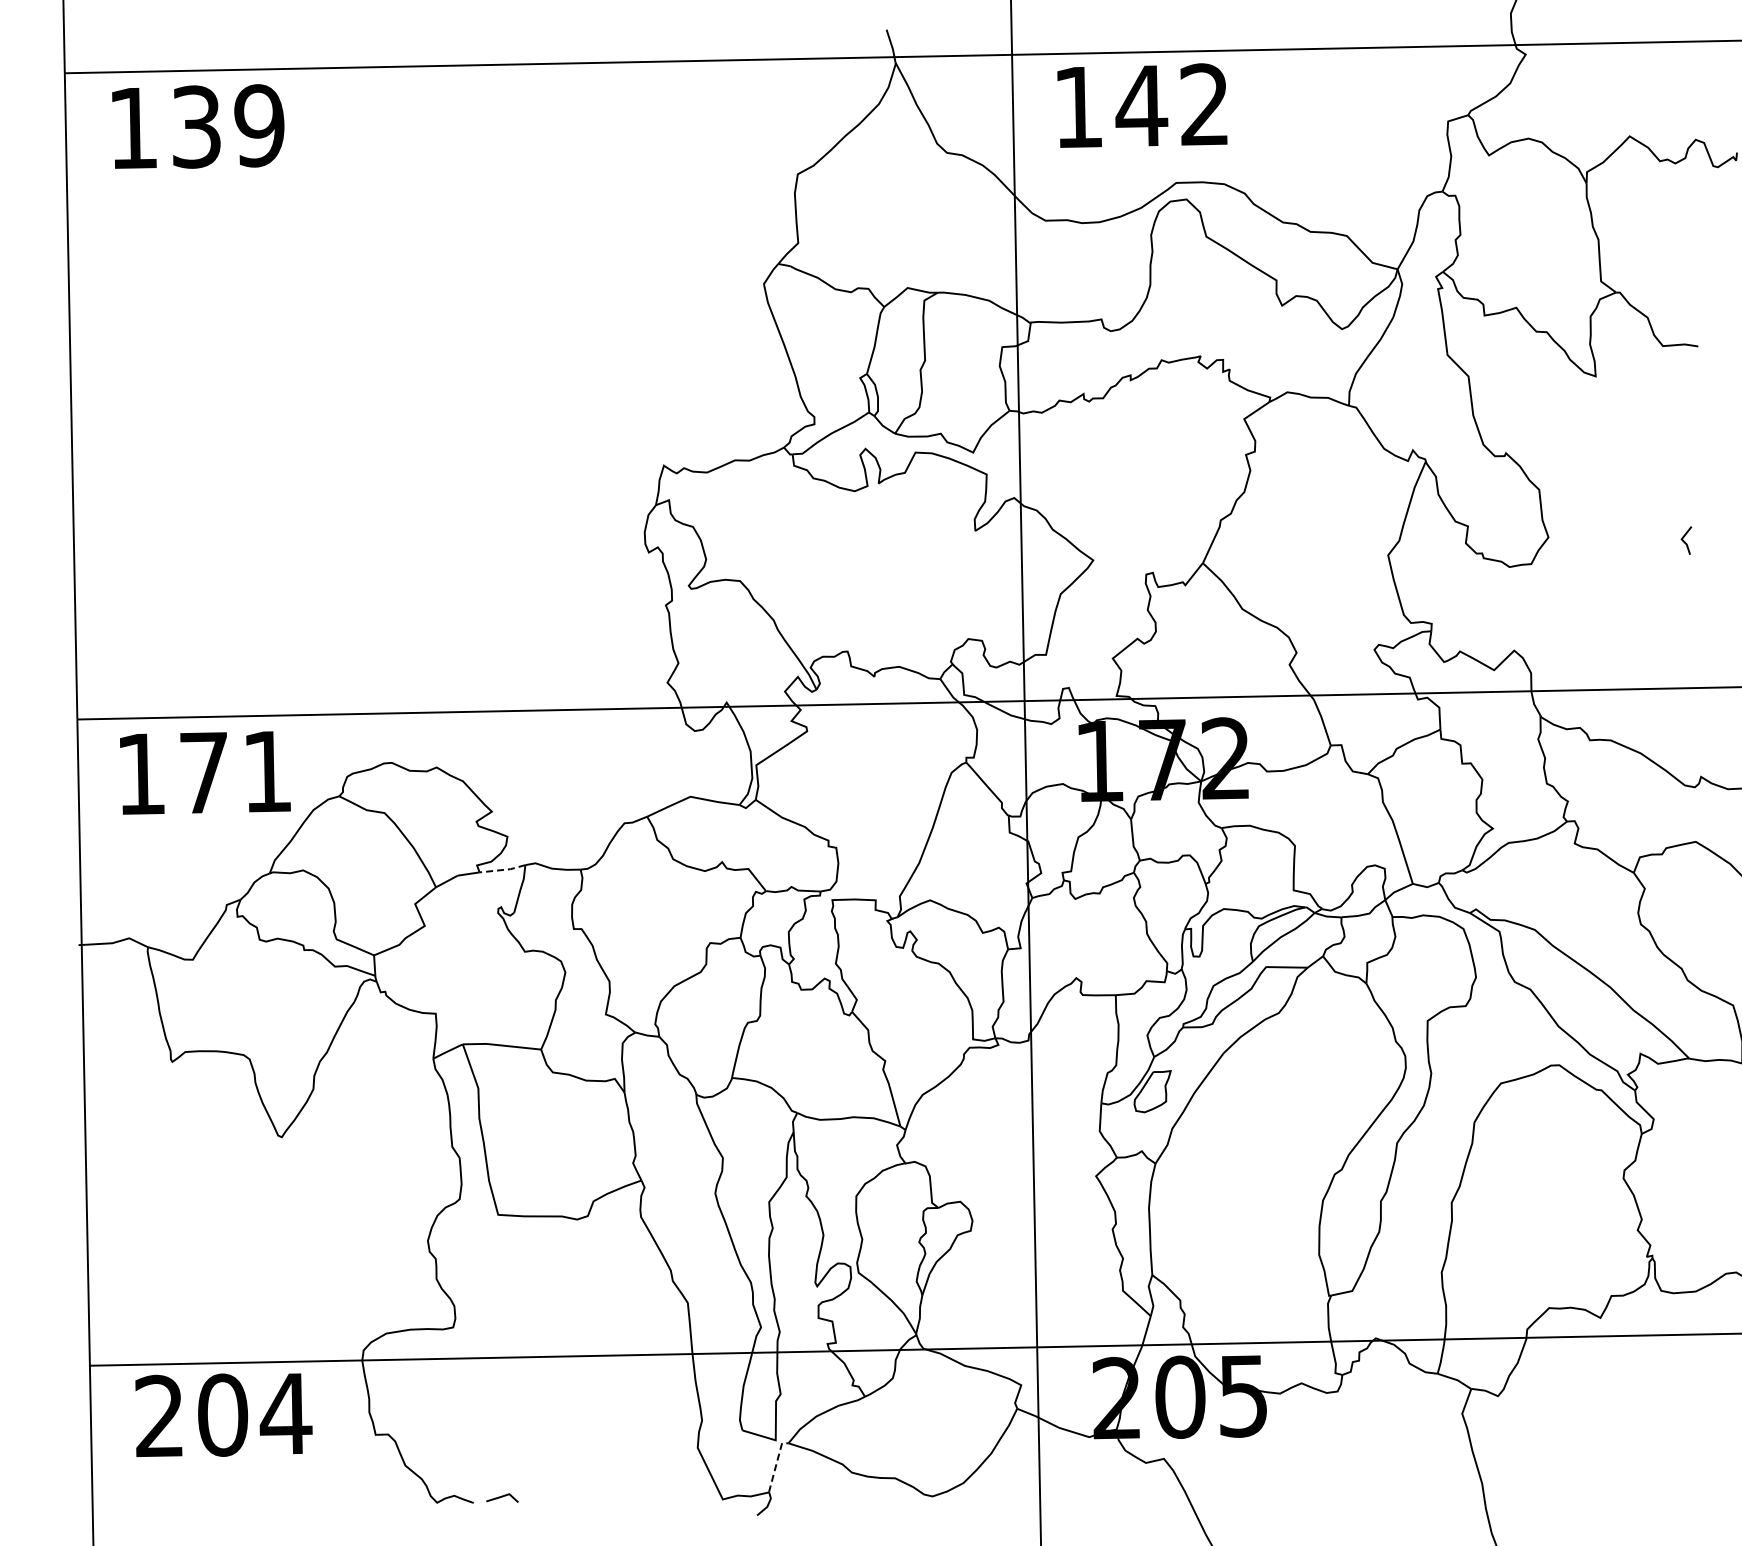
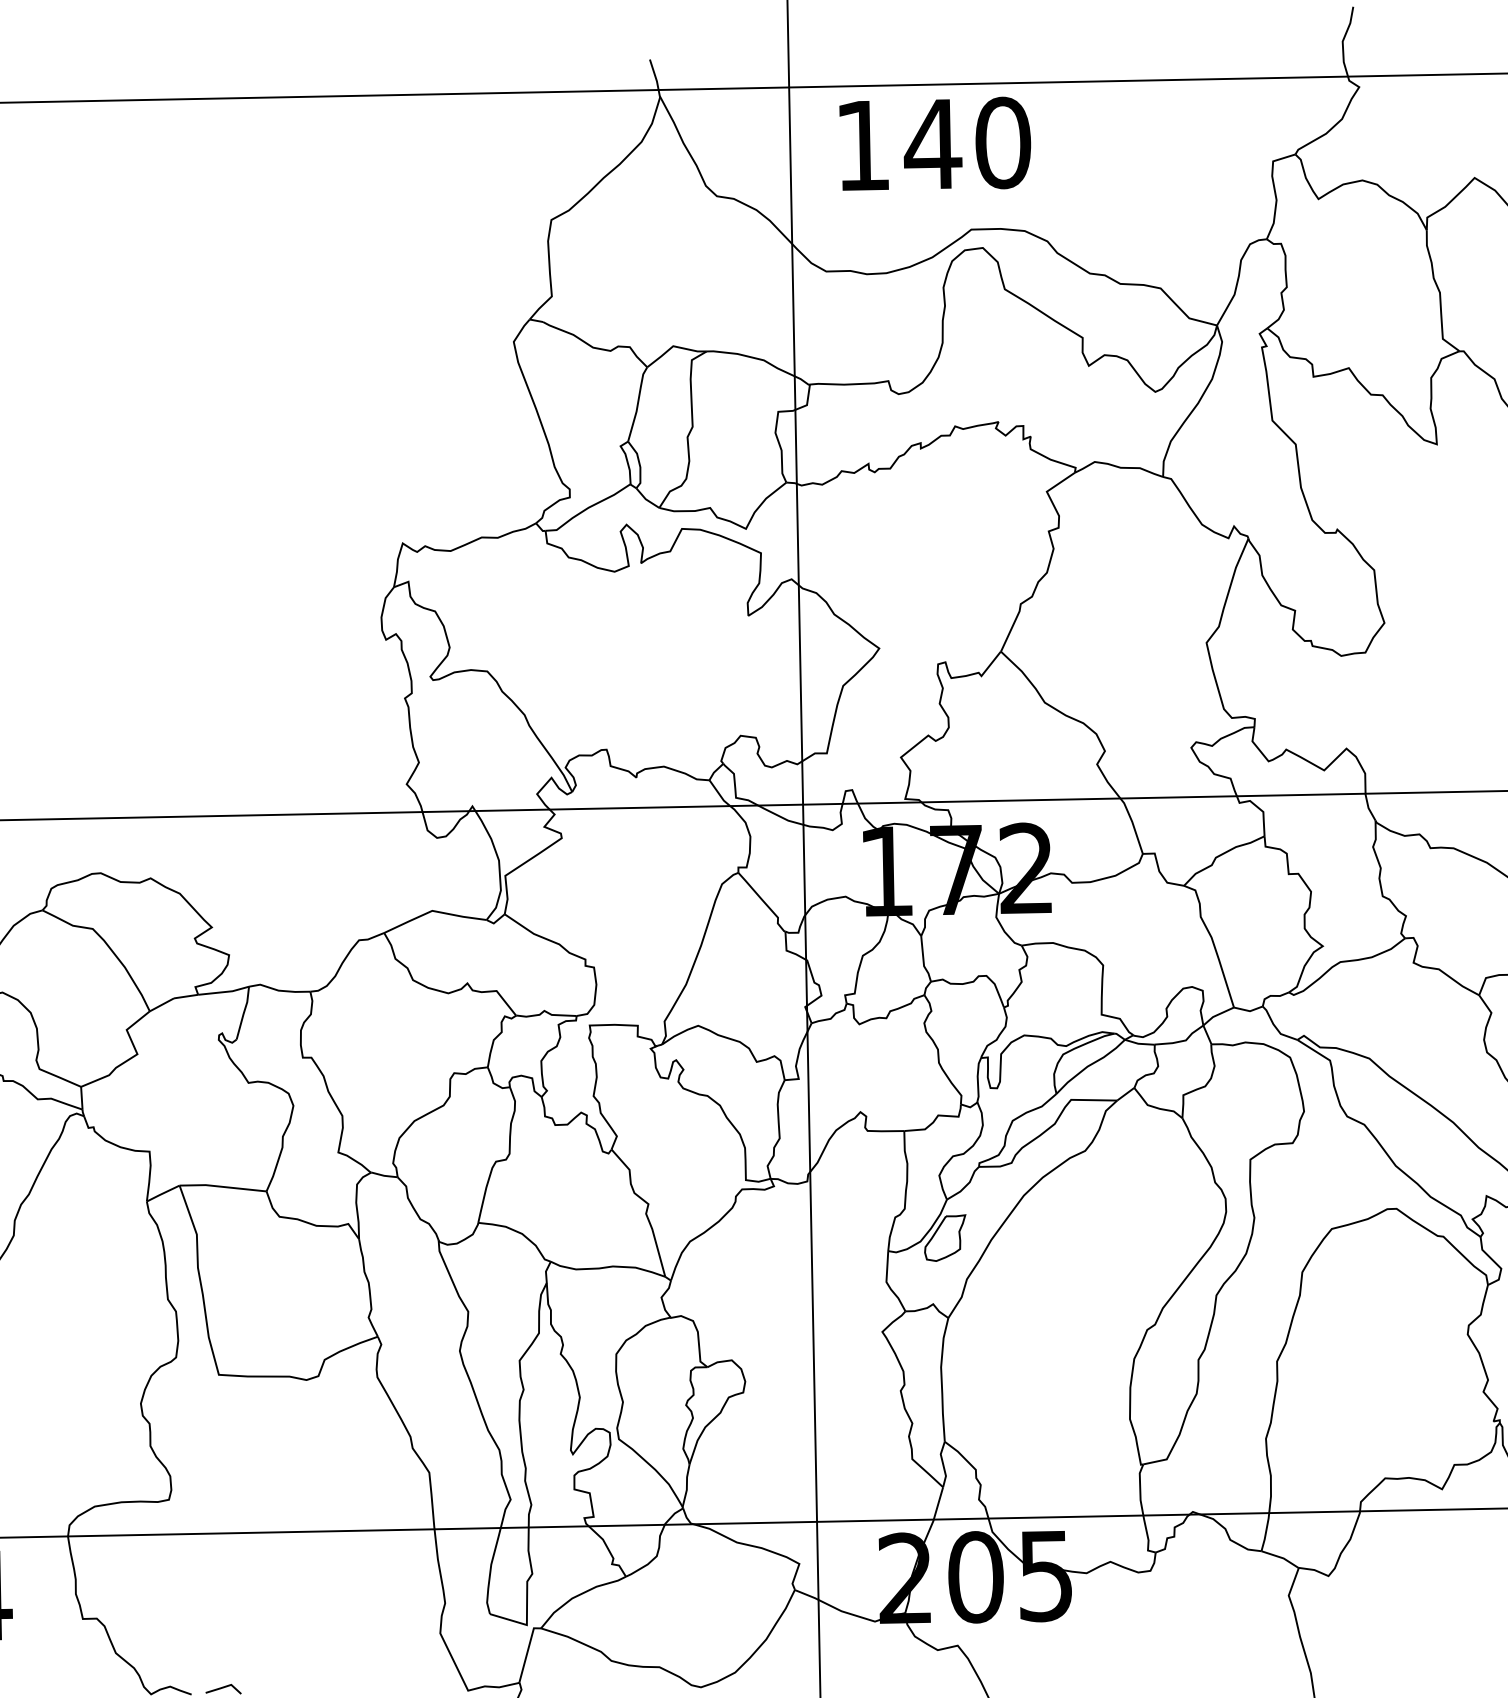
text: (1204, 104) -> (1002, 142), 142 -> 140
line: (502, 870) -> (223, 992), dashed -> solid
line: (776, 1464) -> (527, 1651), dashed -> solid

